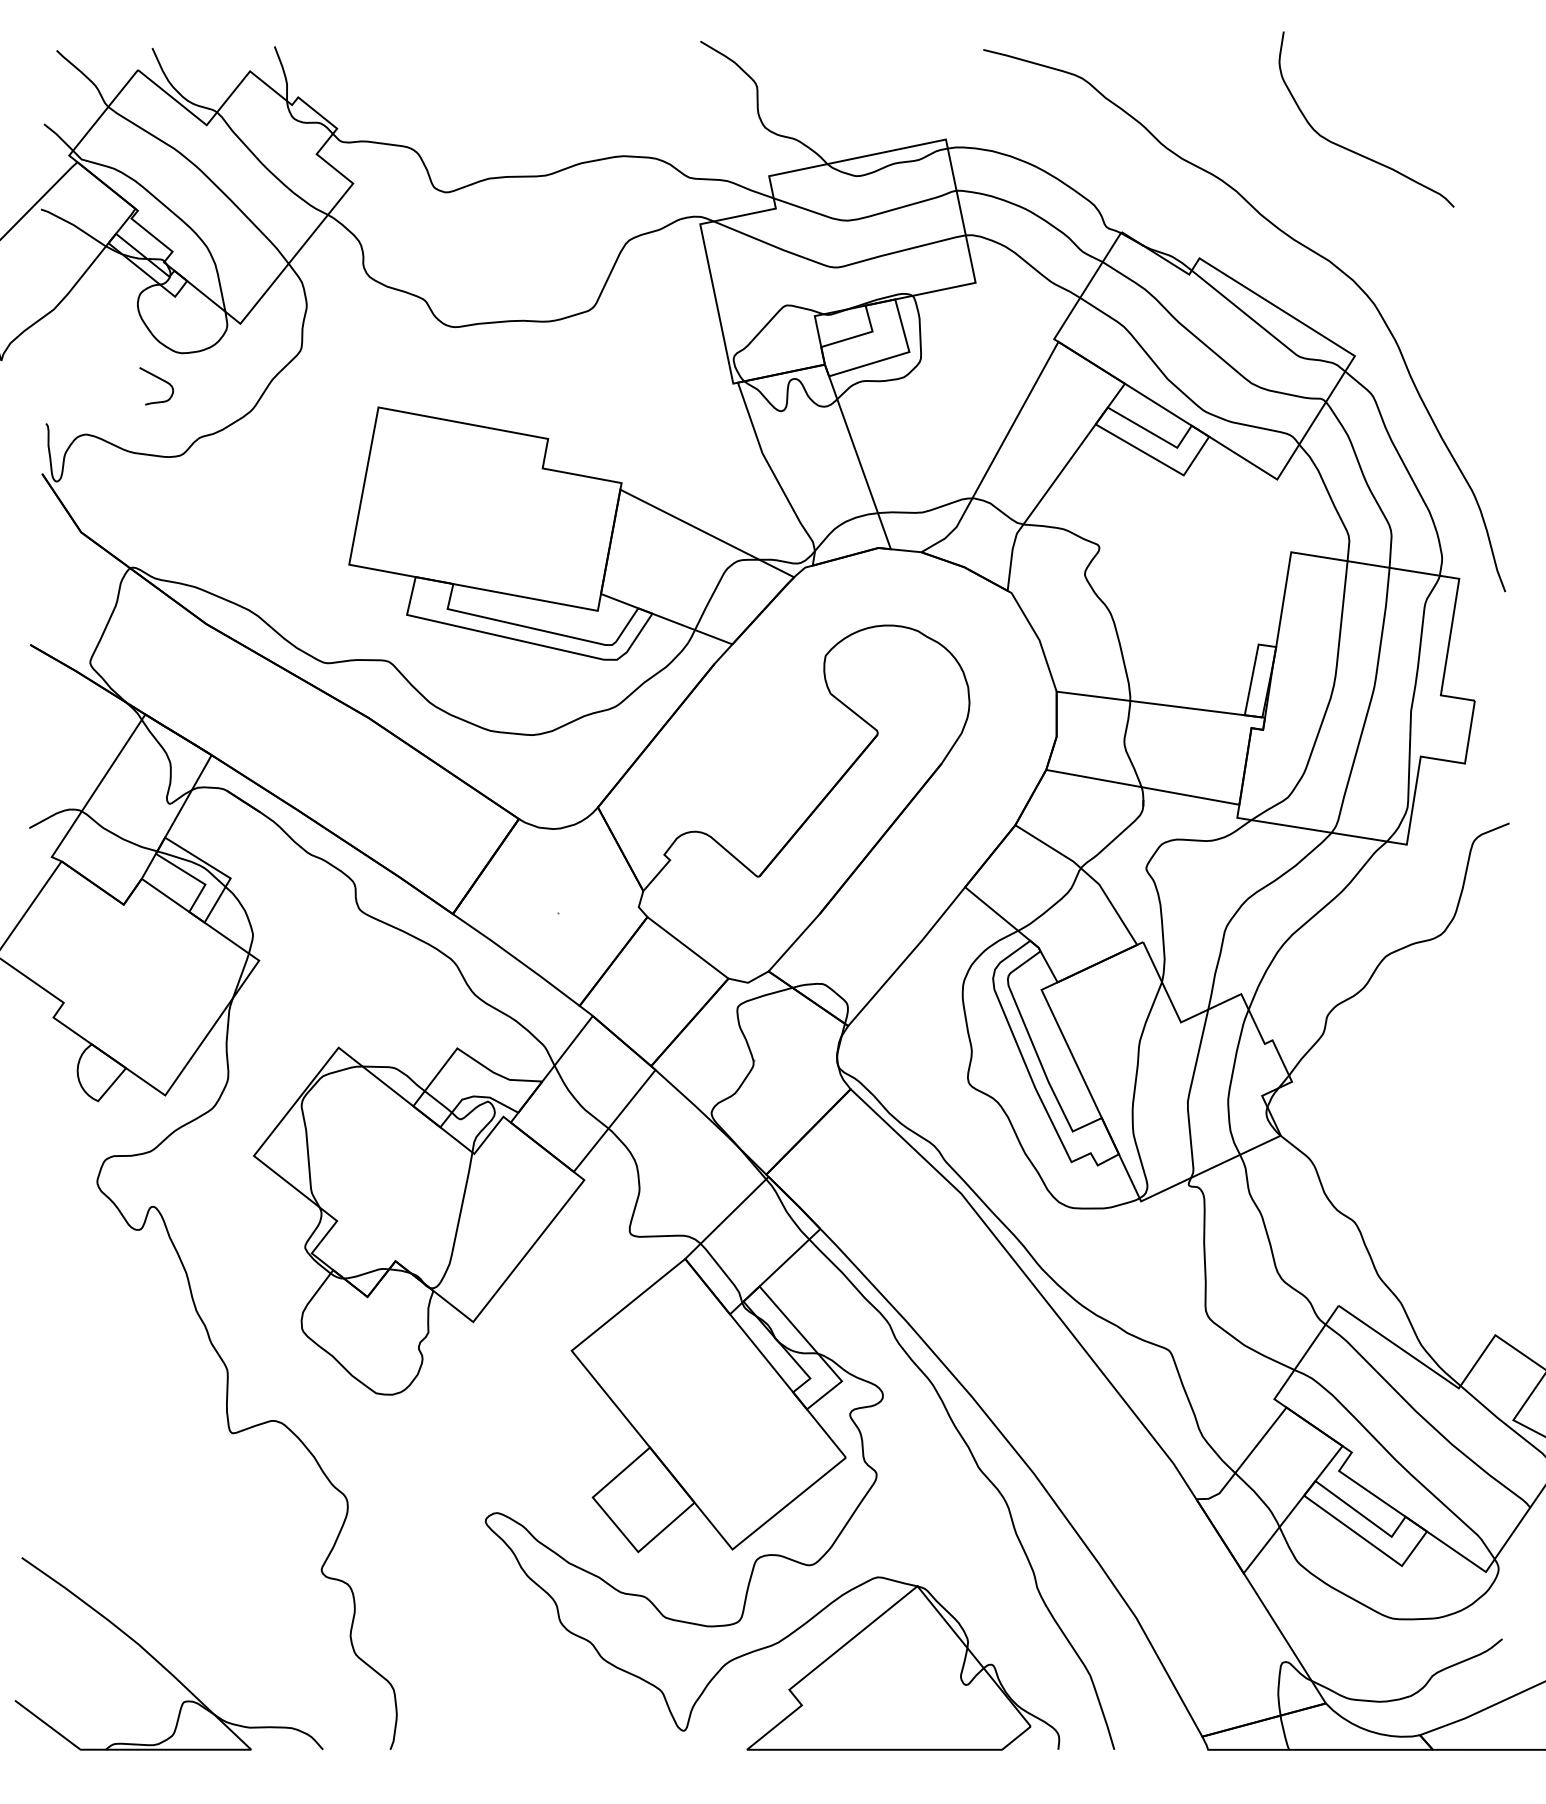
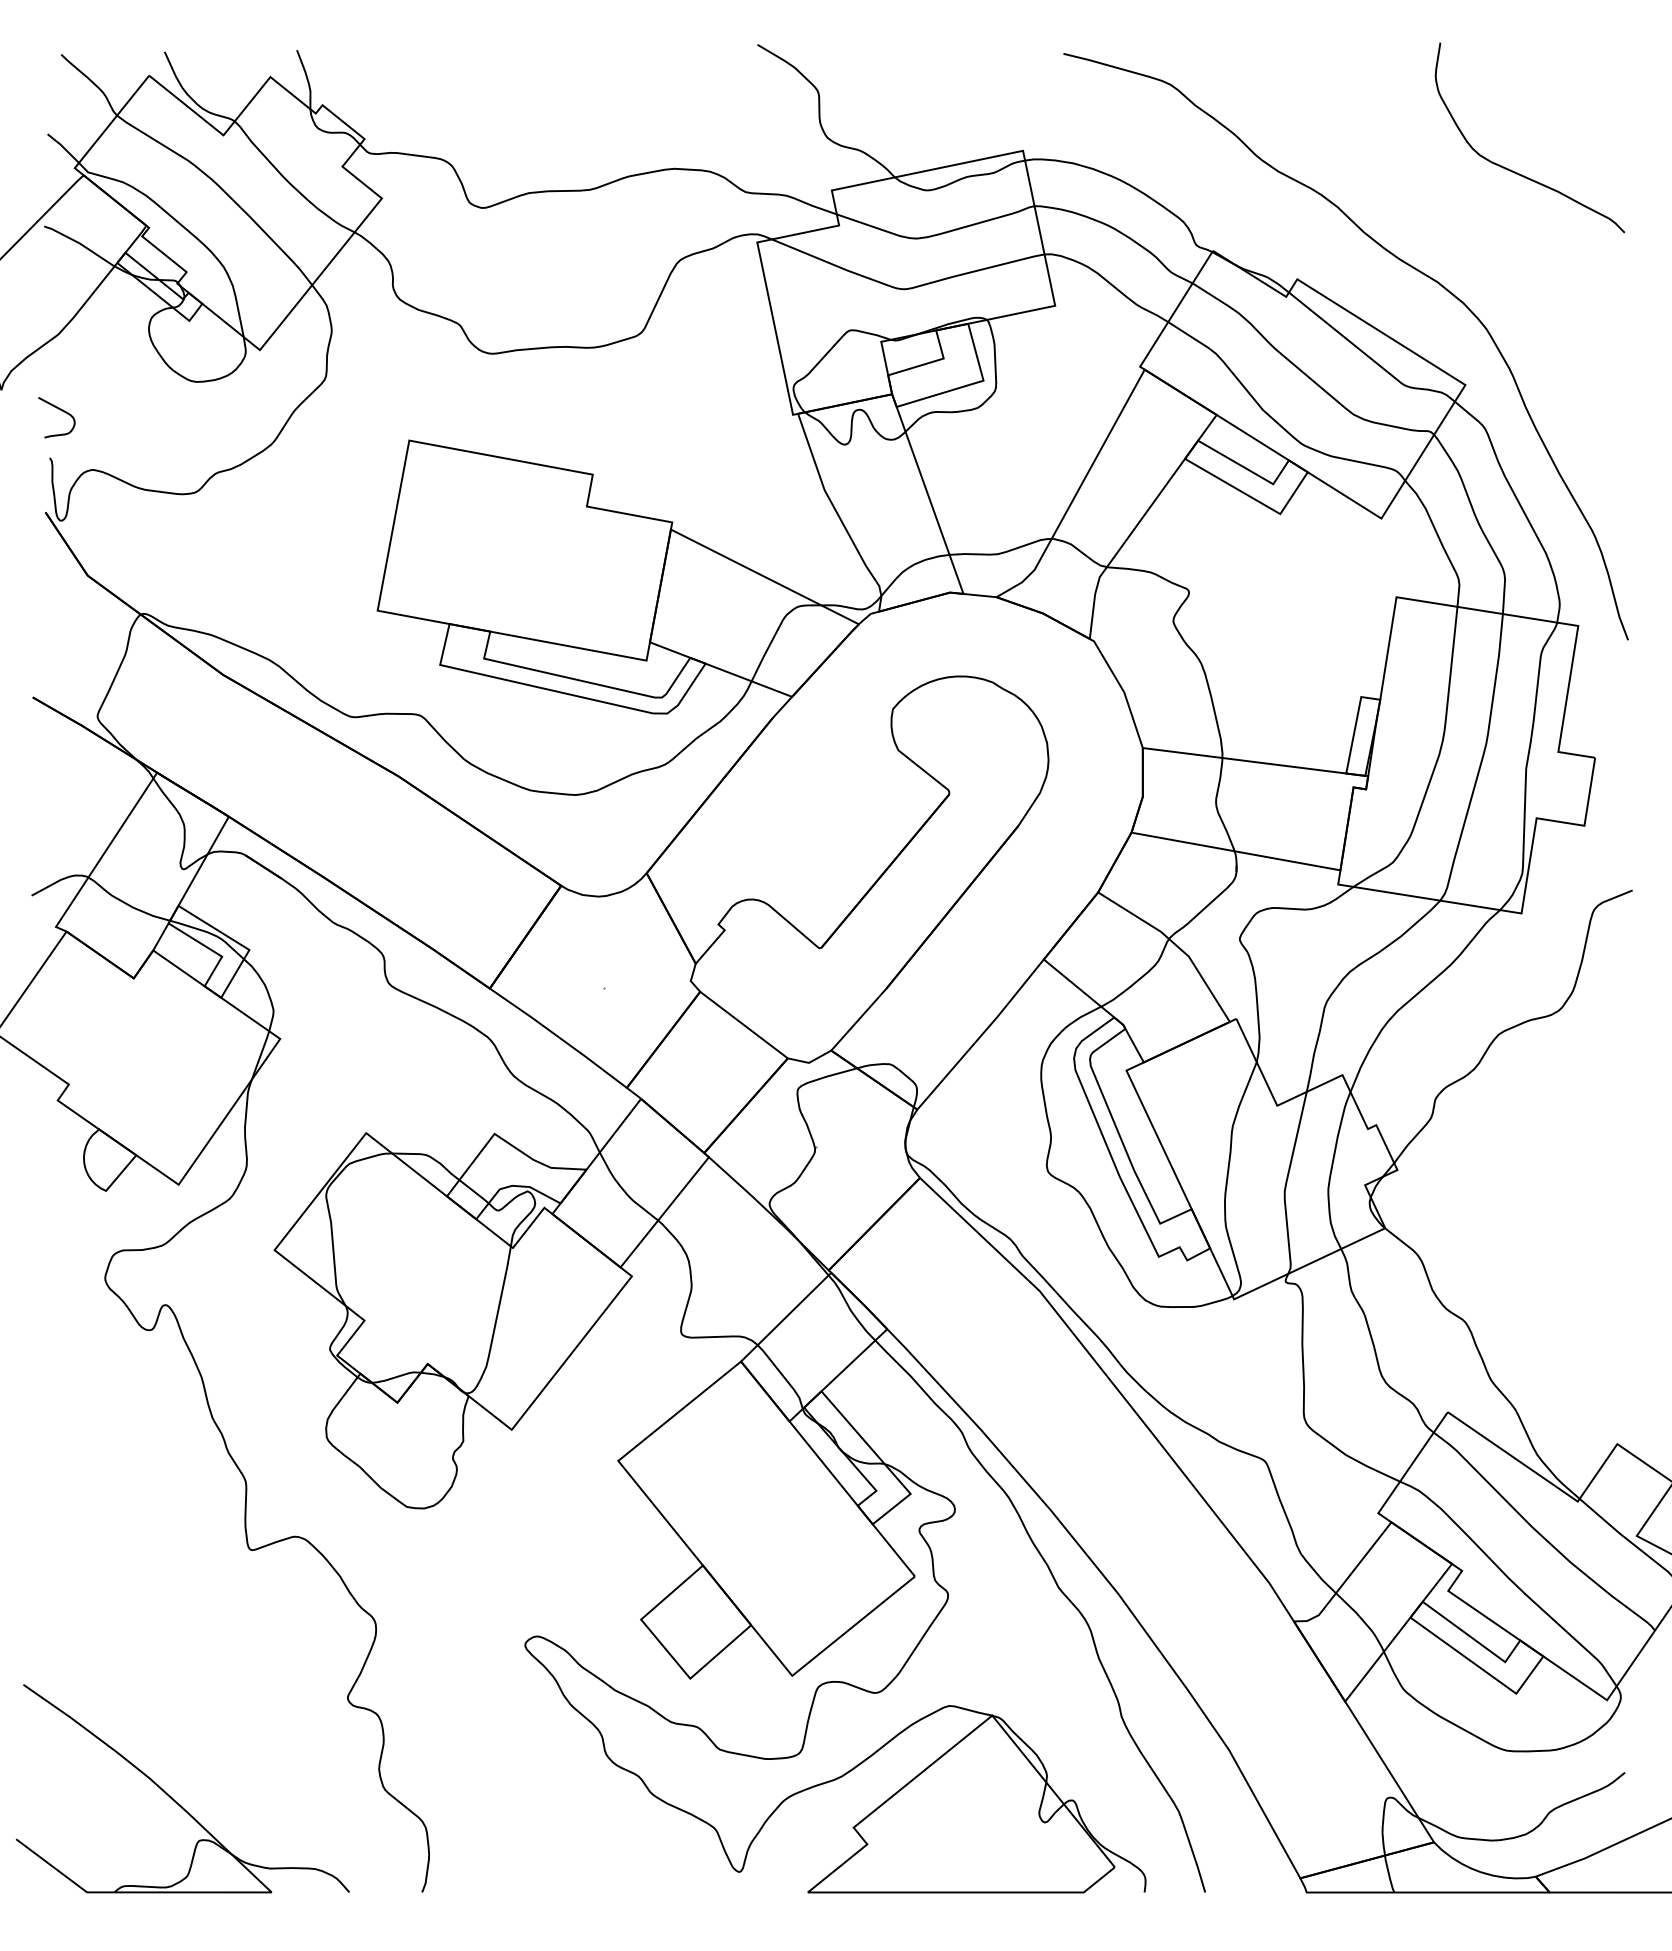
curve: (1355, 151) -> (1517, 172), moved
curve: (159, 379) -> (59, 410), moved

